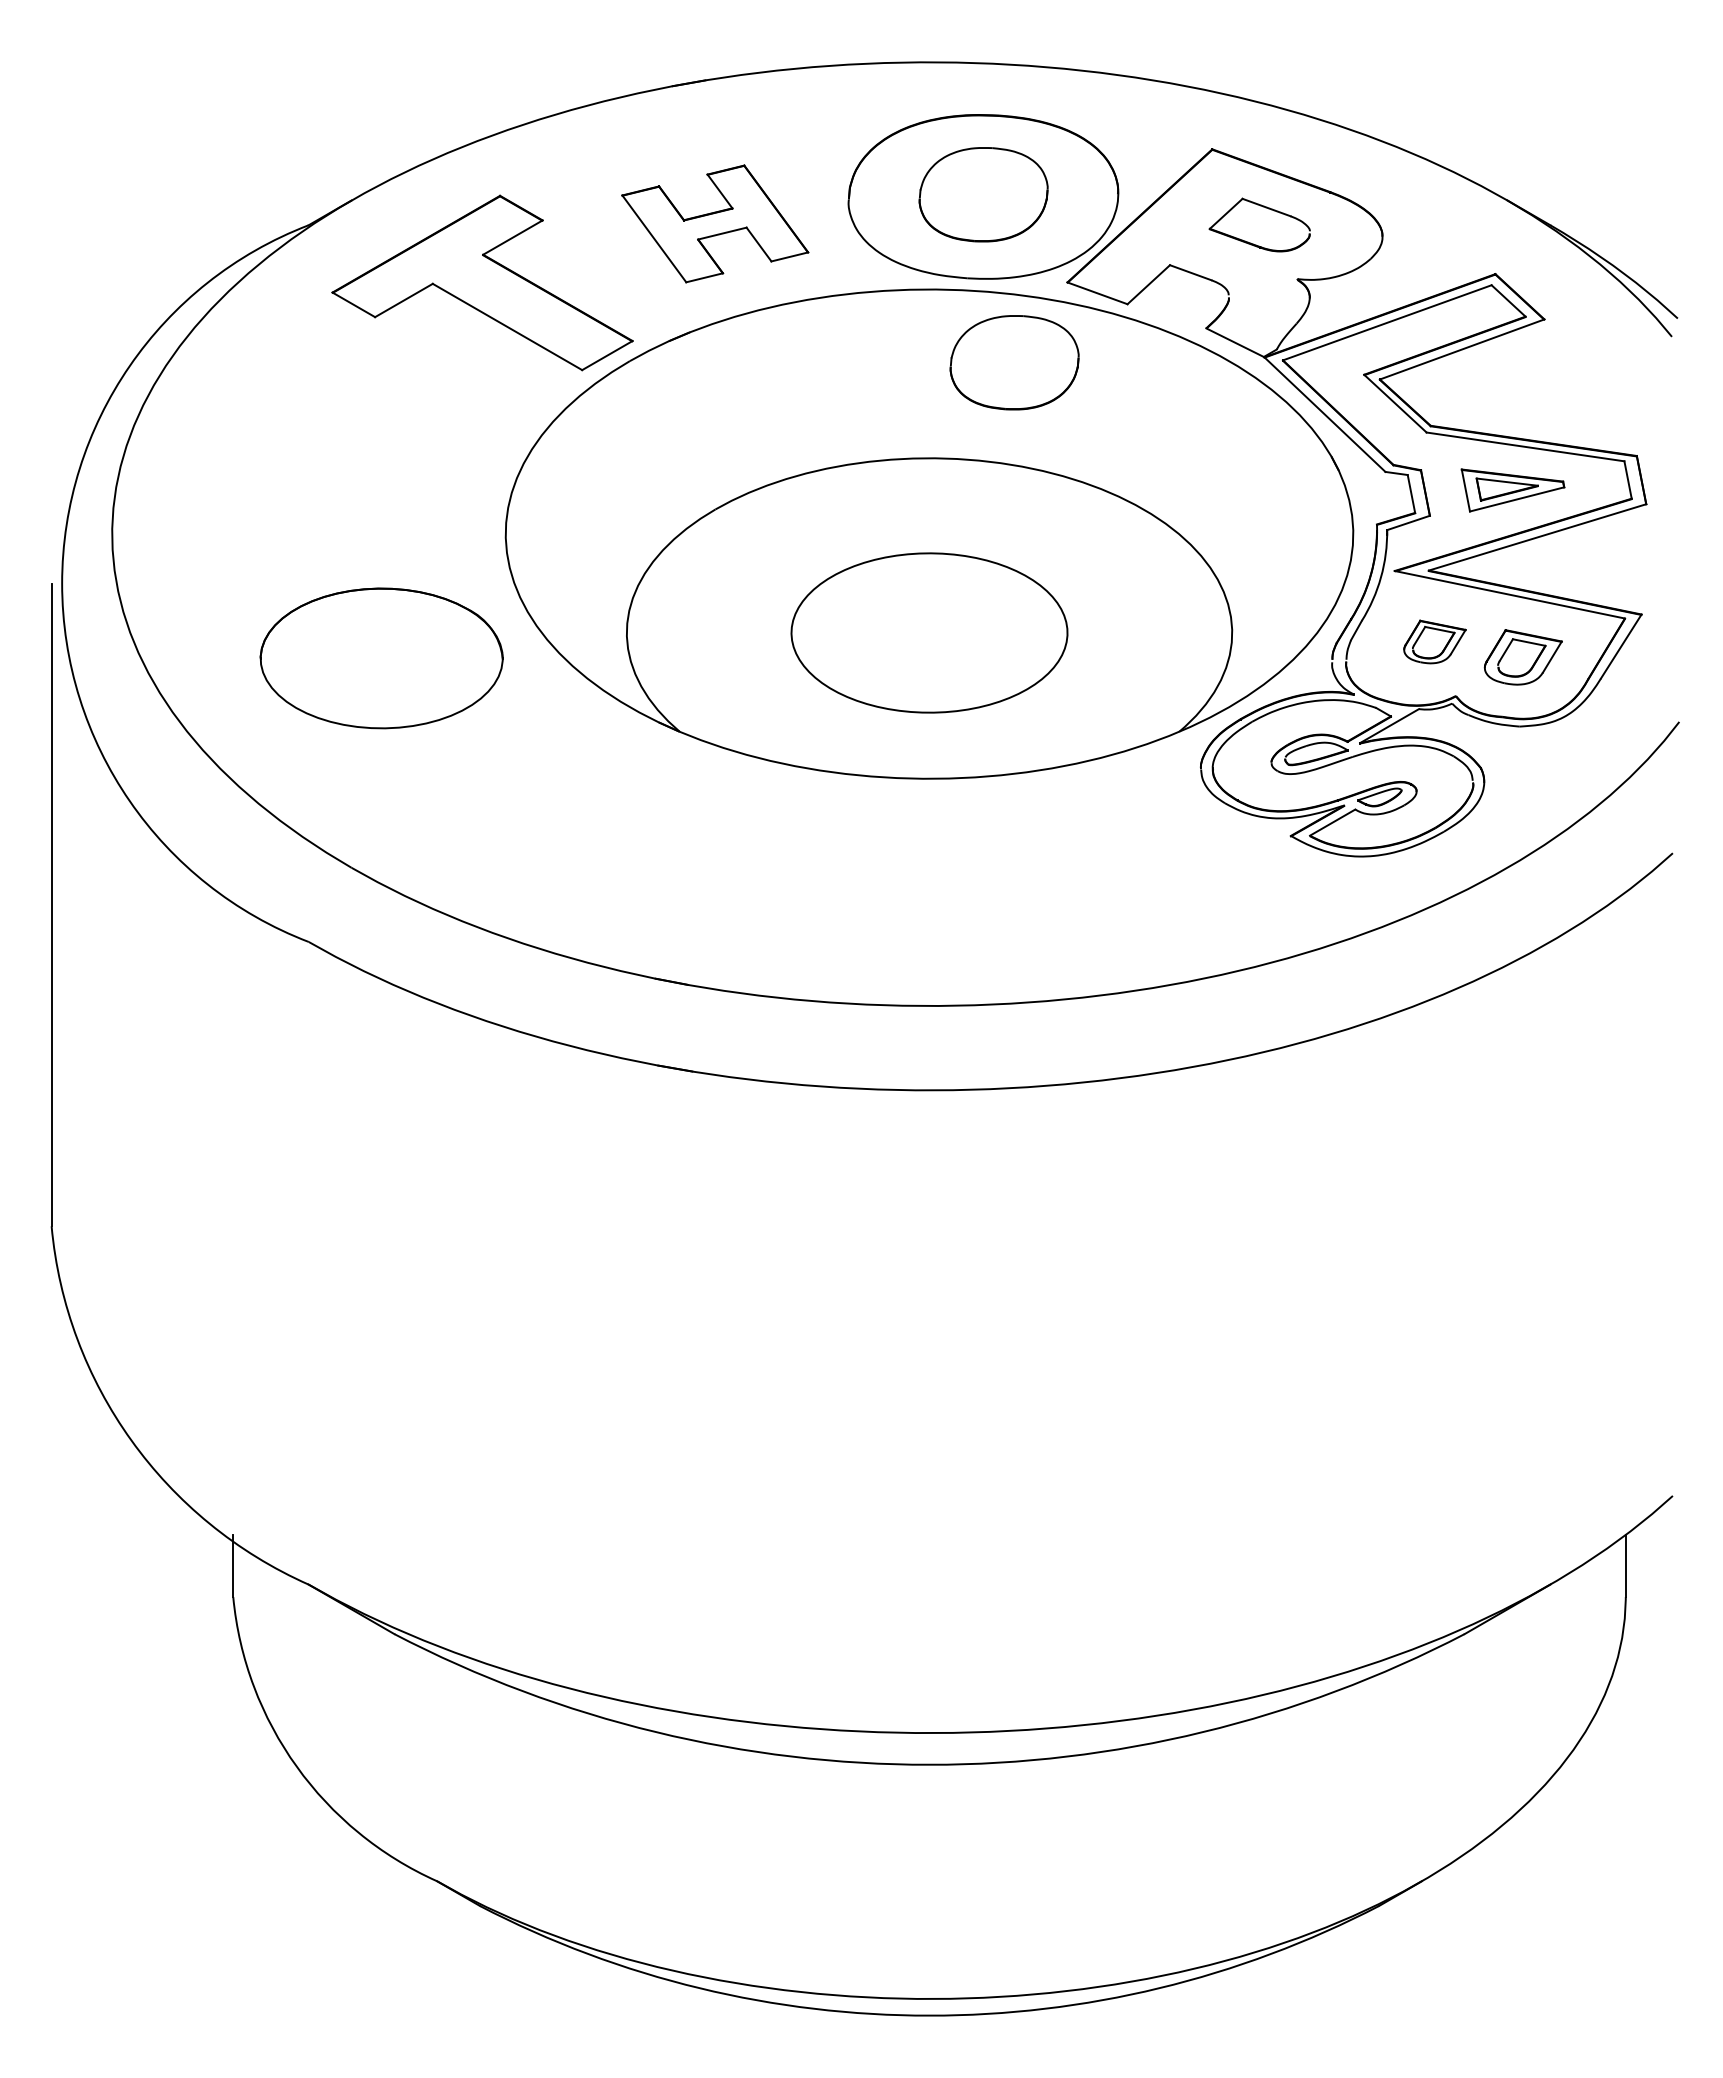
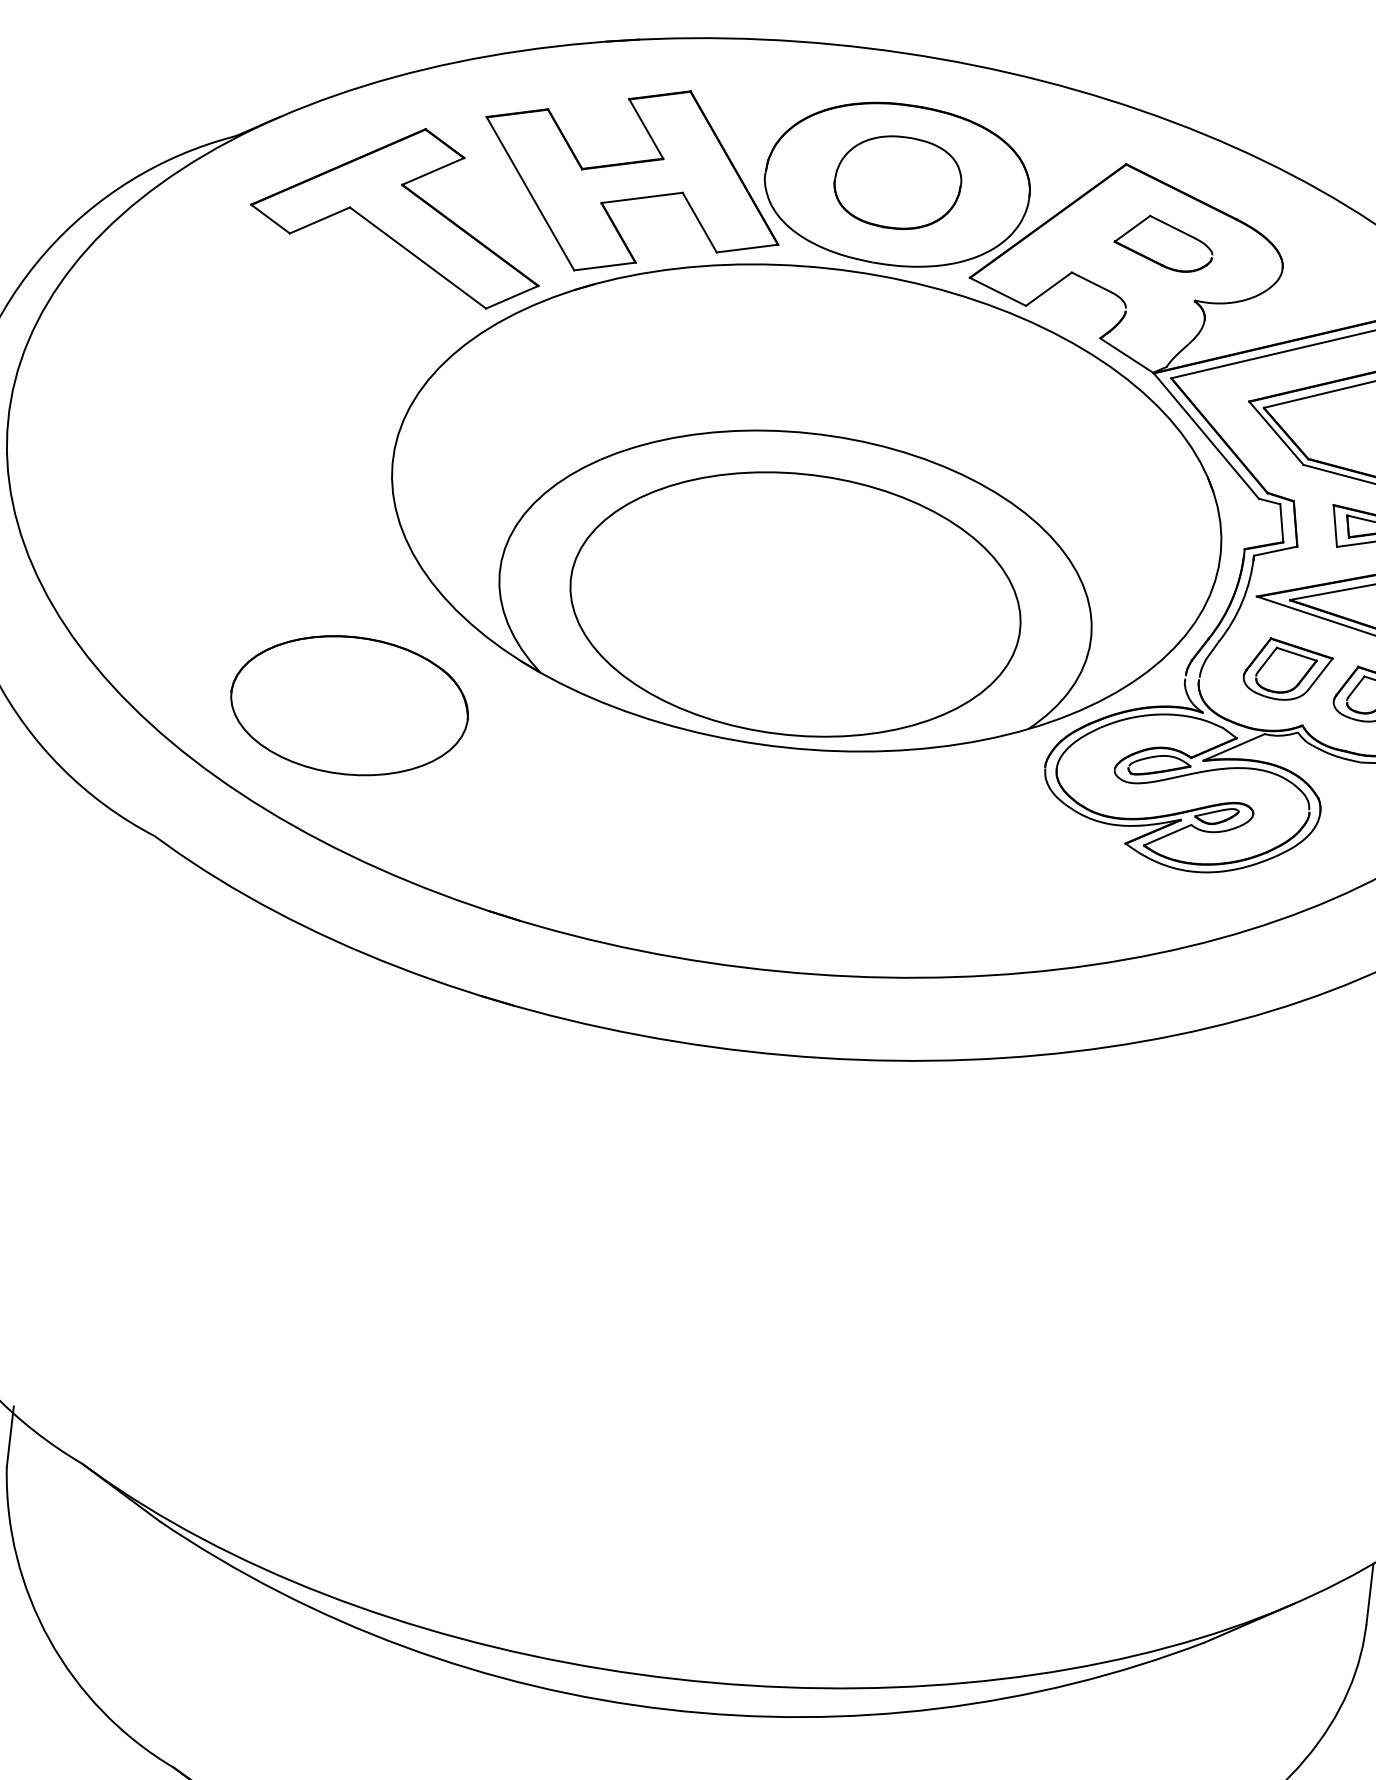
part: (715, 223) -> (632, 180), size x1.67
part: (1014, 362) -> (909, 349), removed
part: (929, 632) -> (795, 604), size x1.67
part: (1434, 641) -> (1287, 669), size x1.43
part: (381, 658) -> (349, 705), moved

